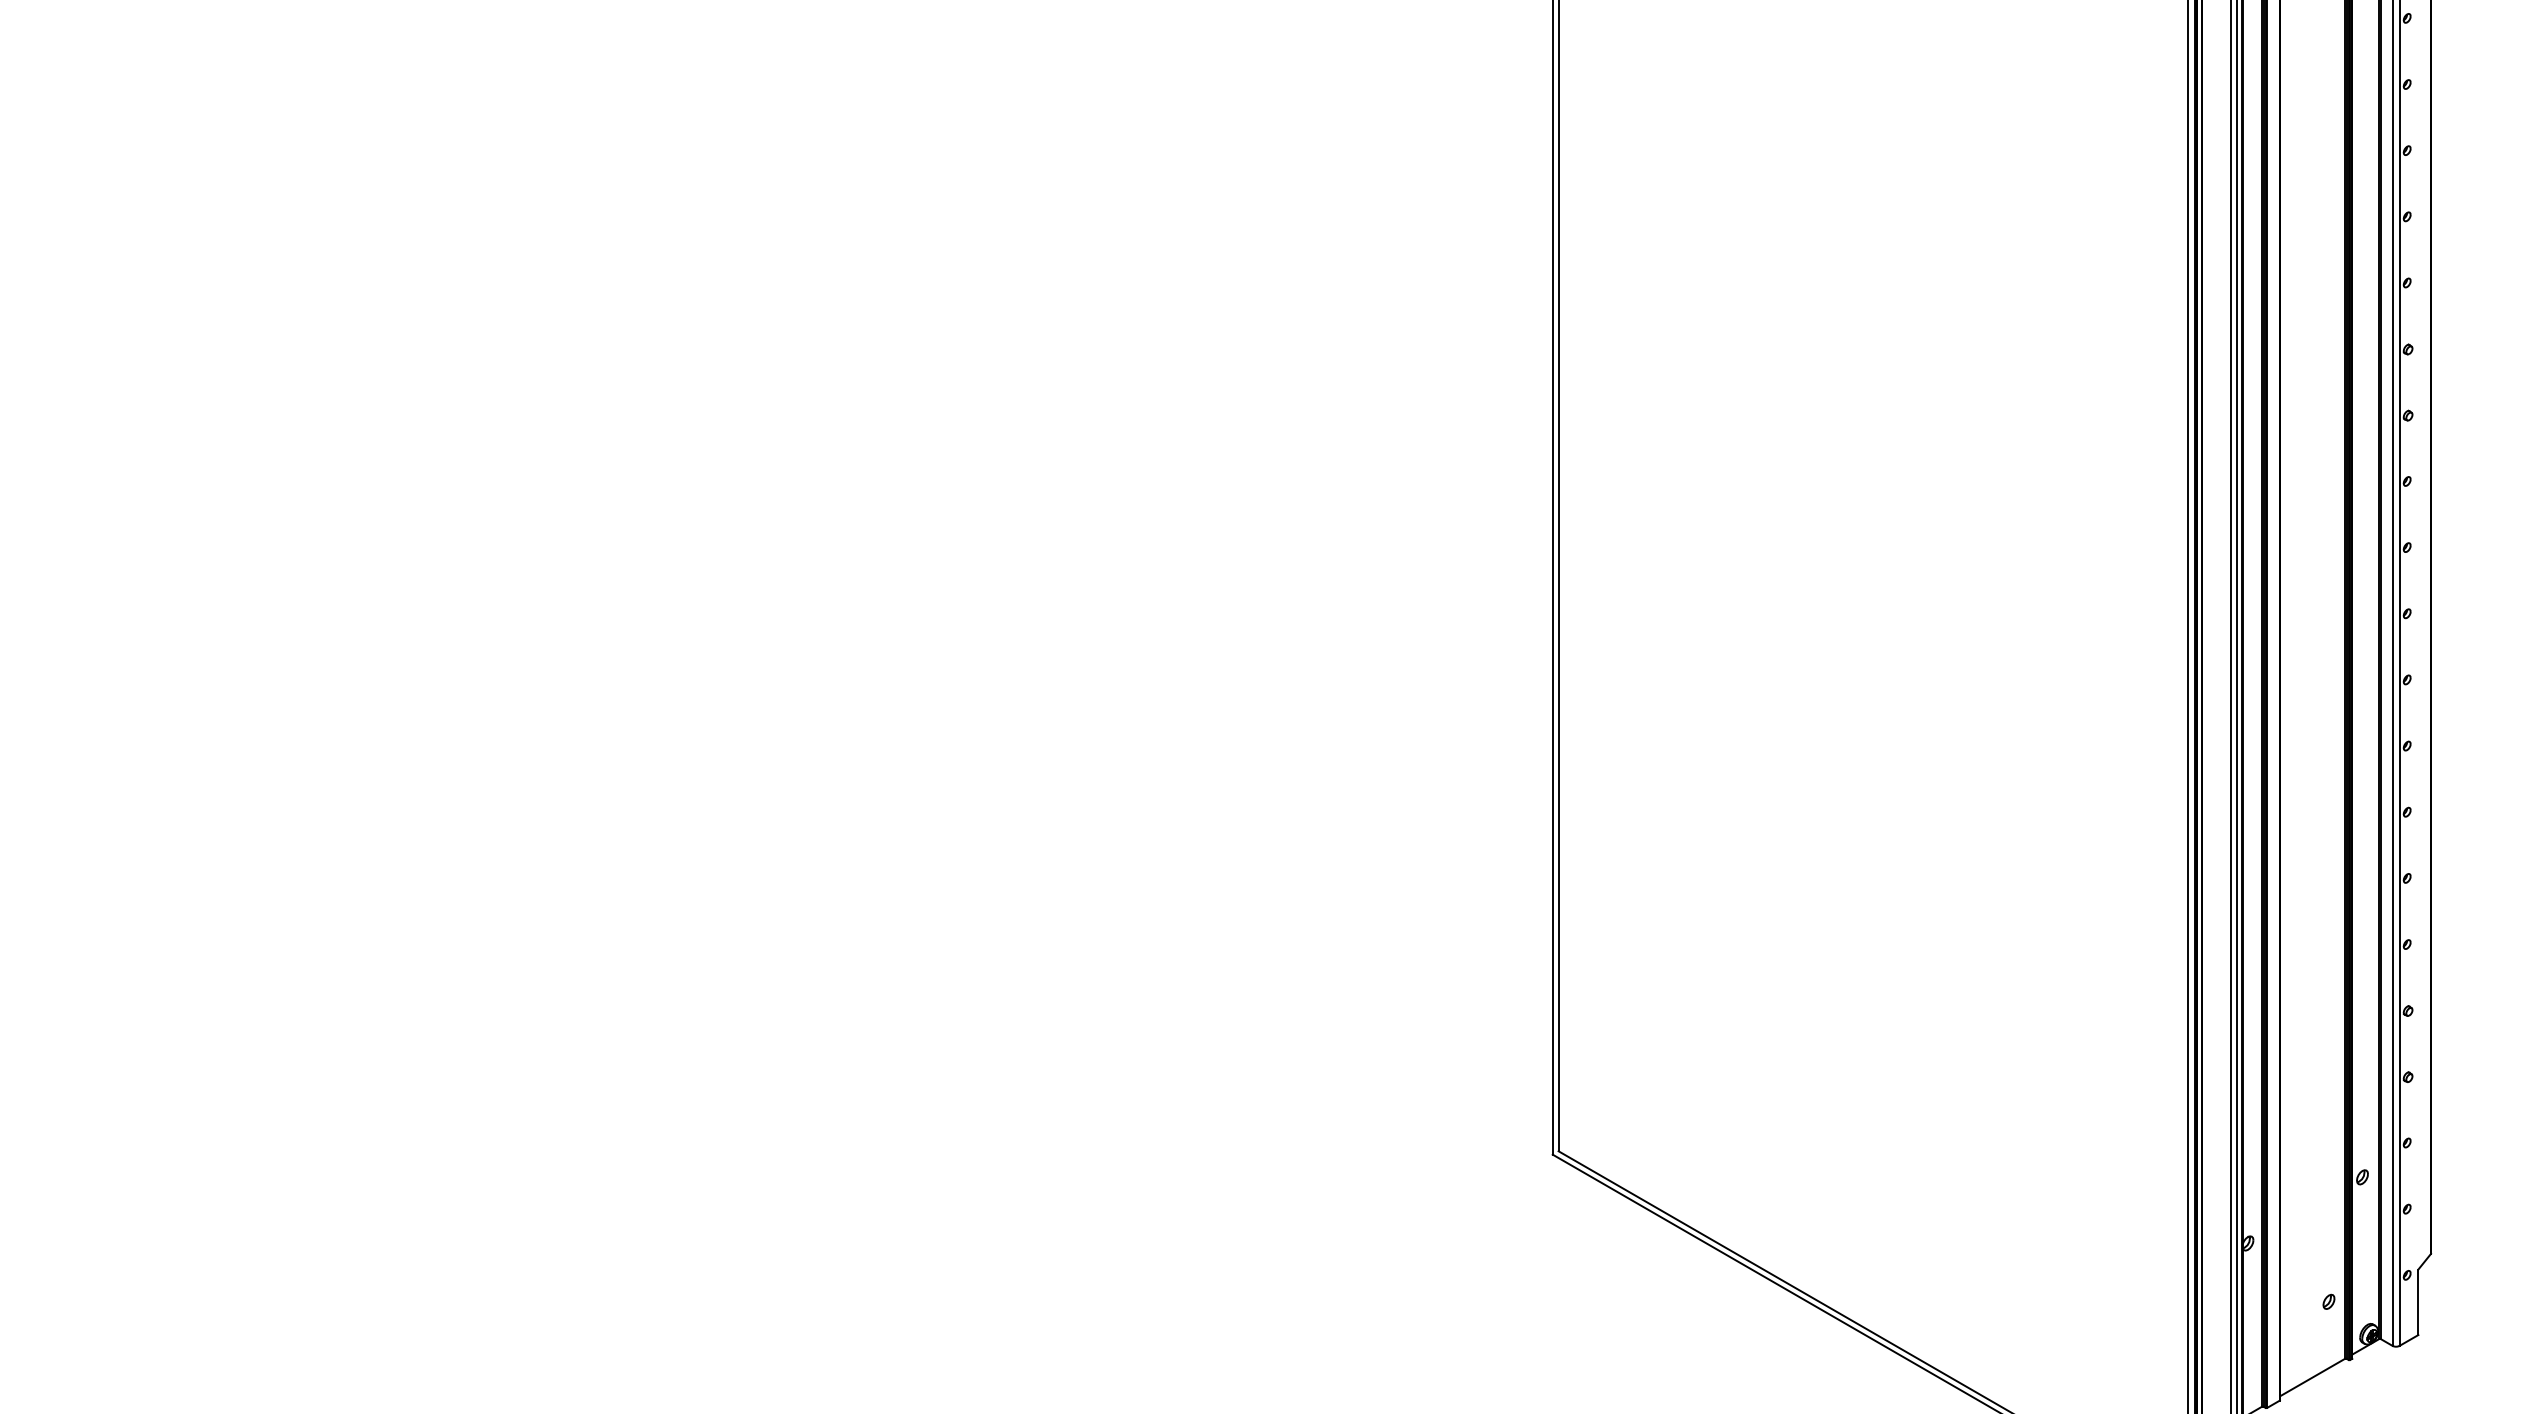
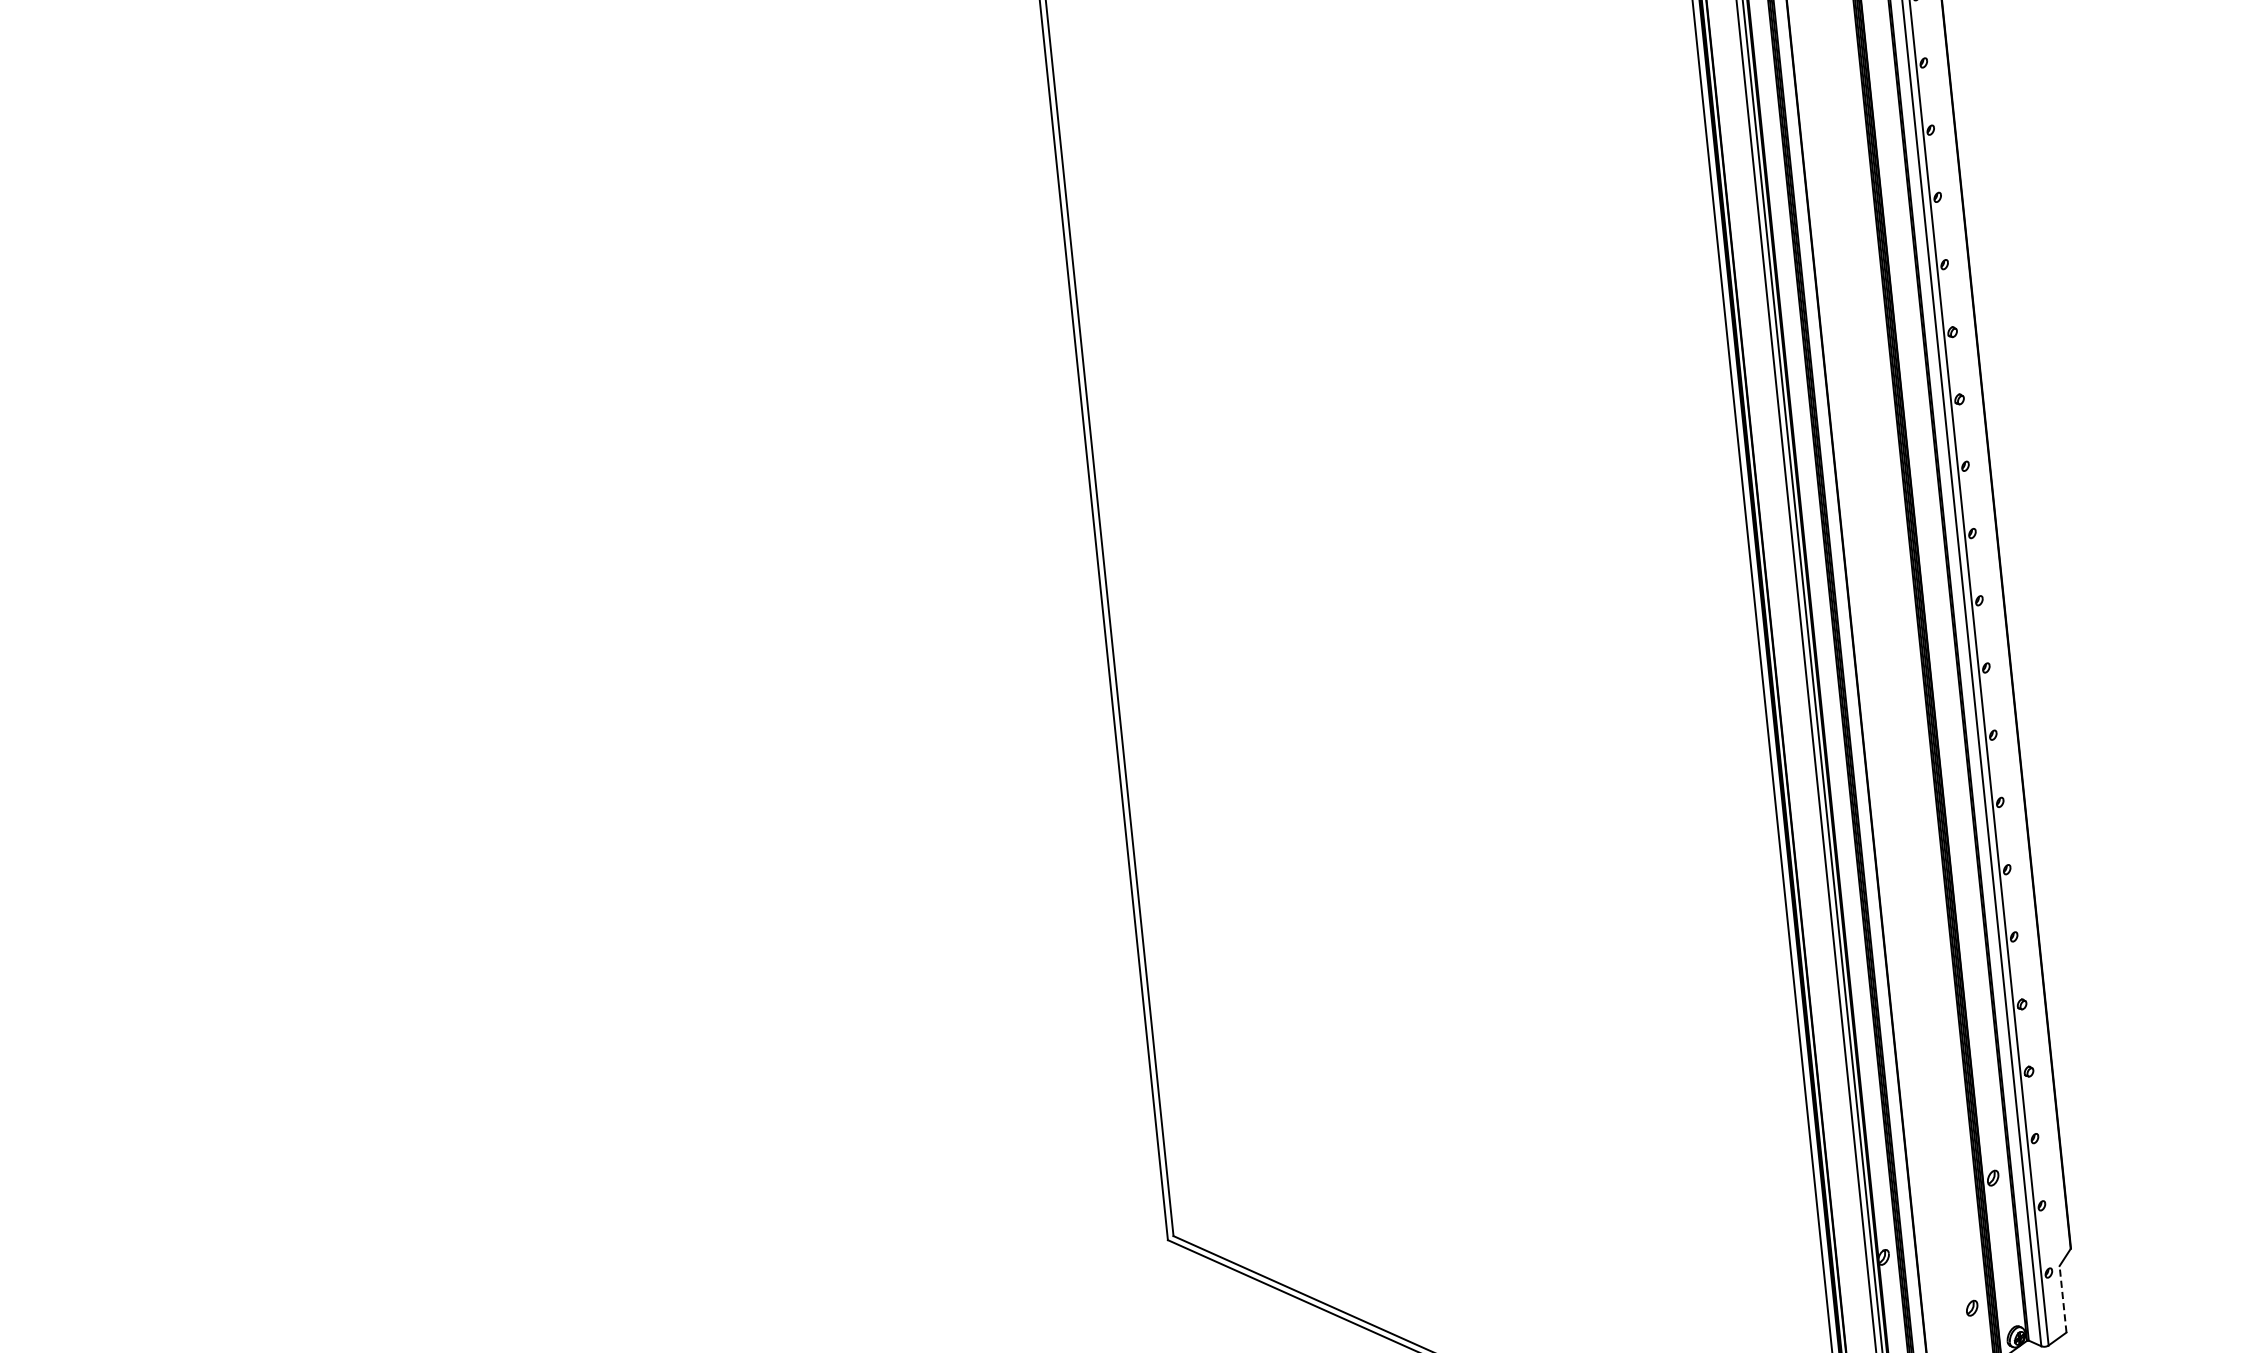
line: (2418, 1302) -> (2063, 1299), solid -> dashed

